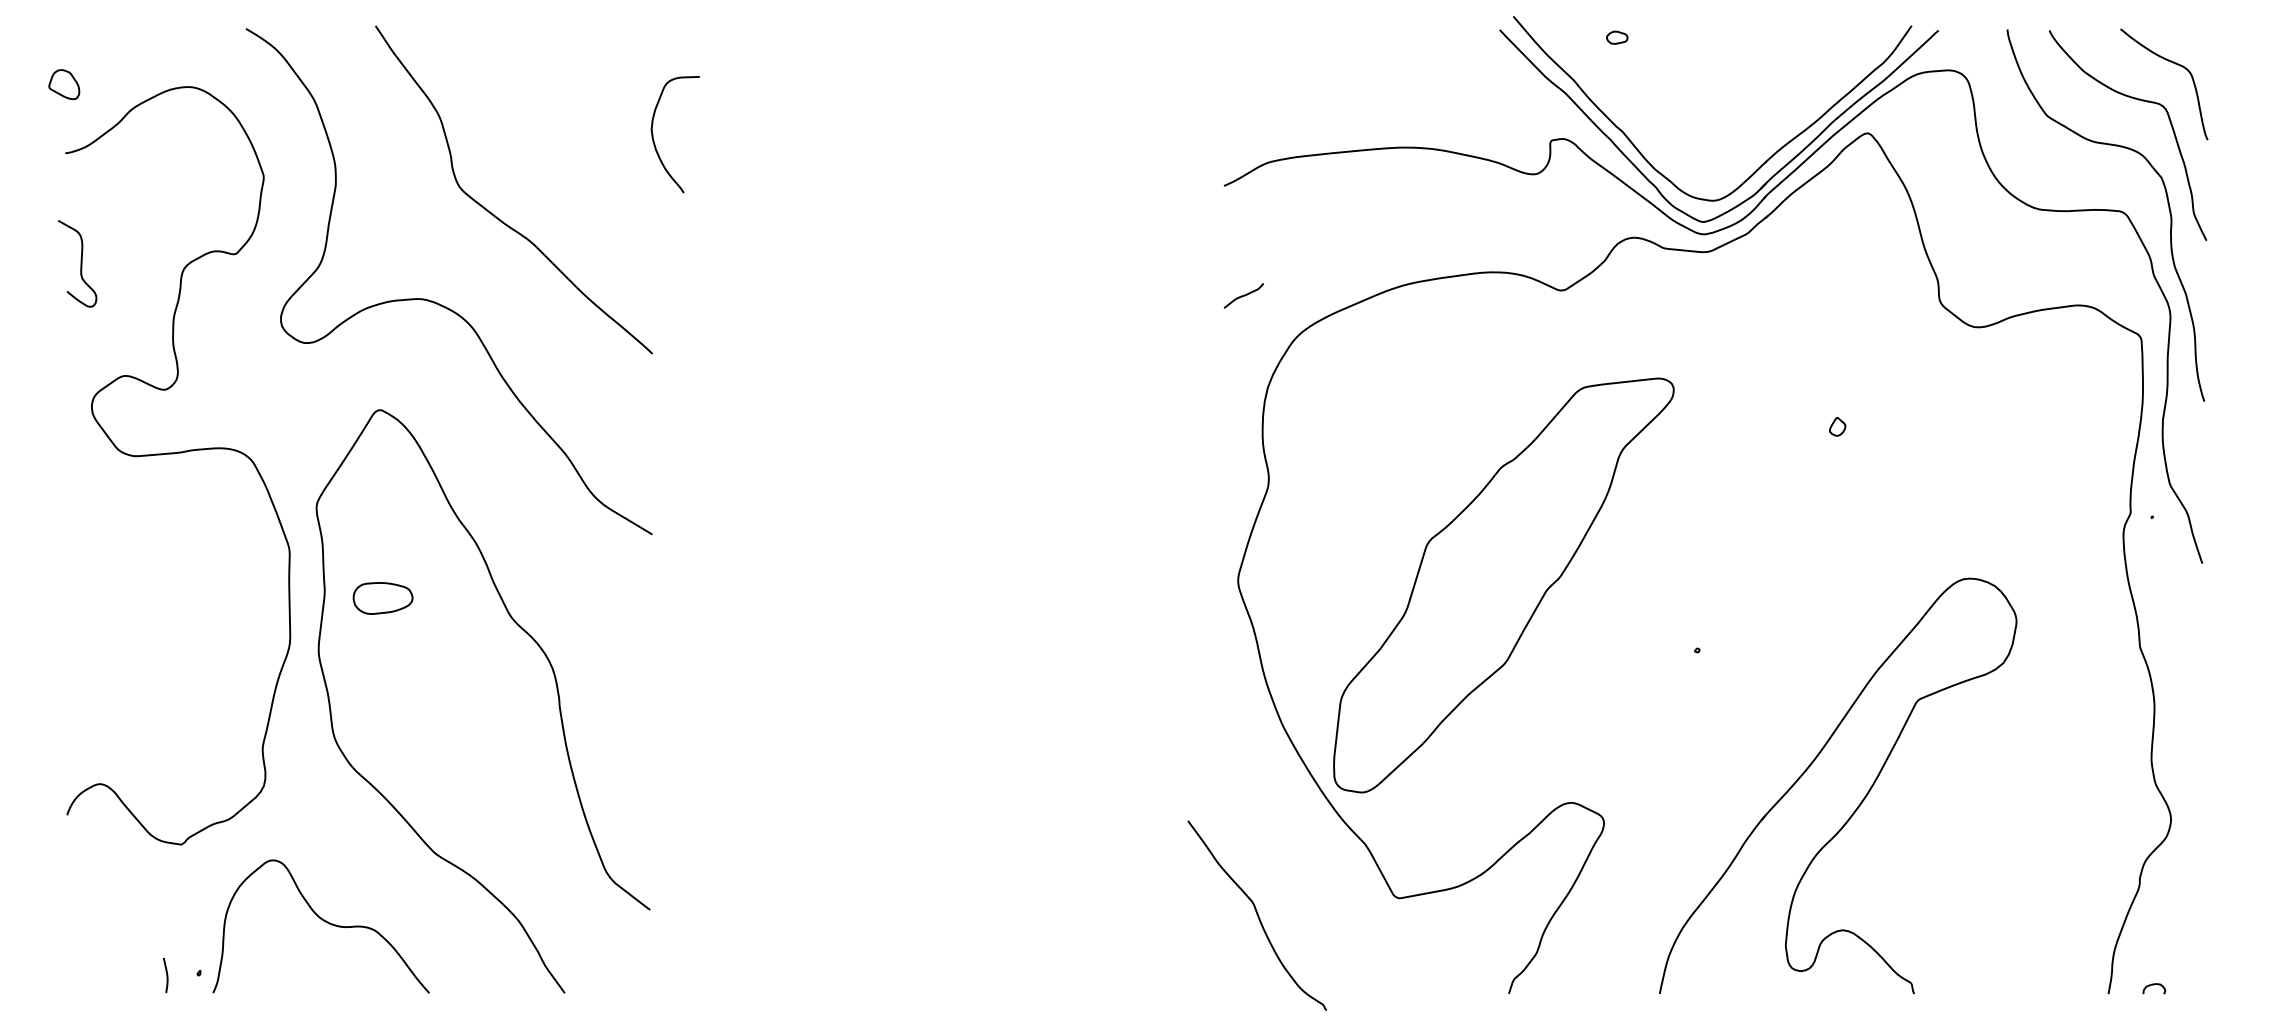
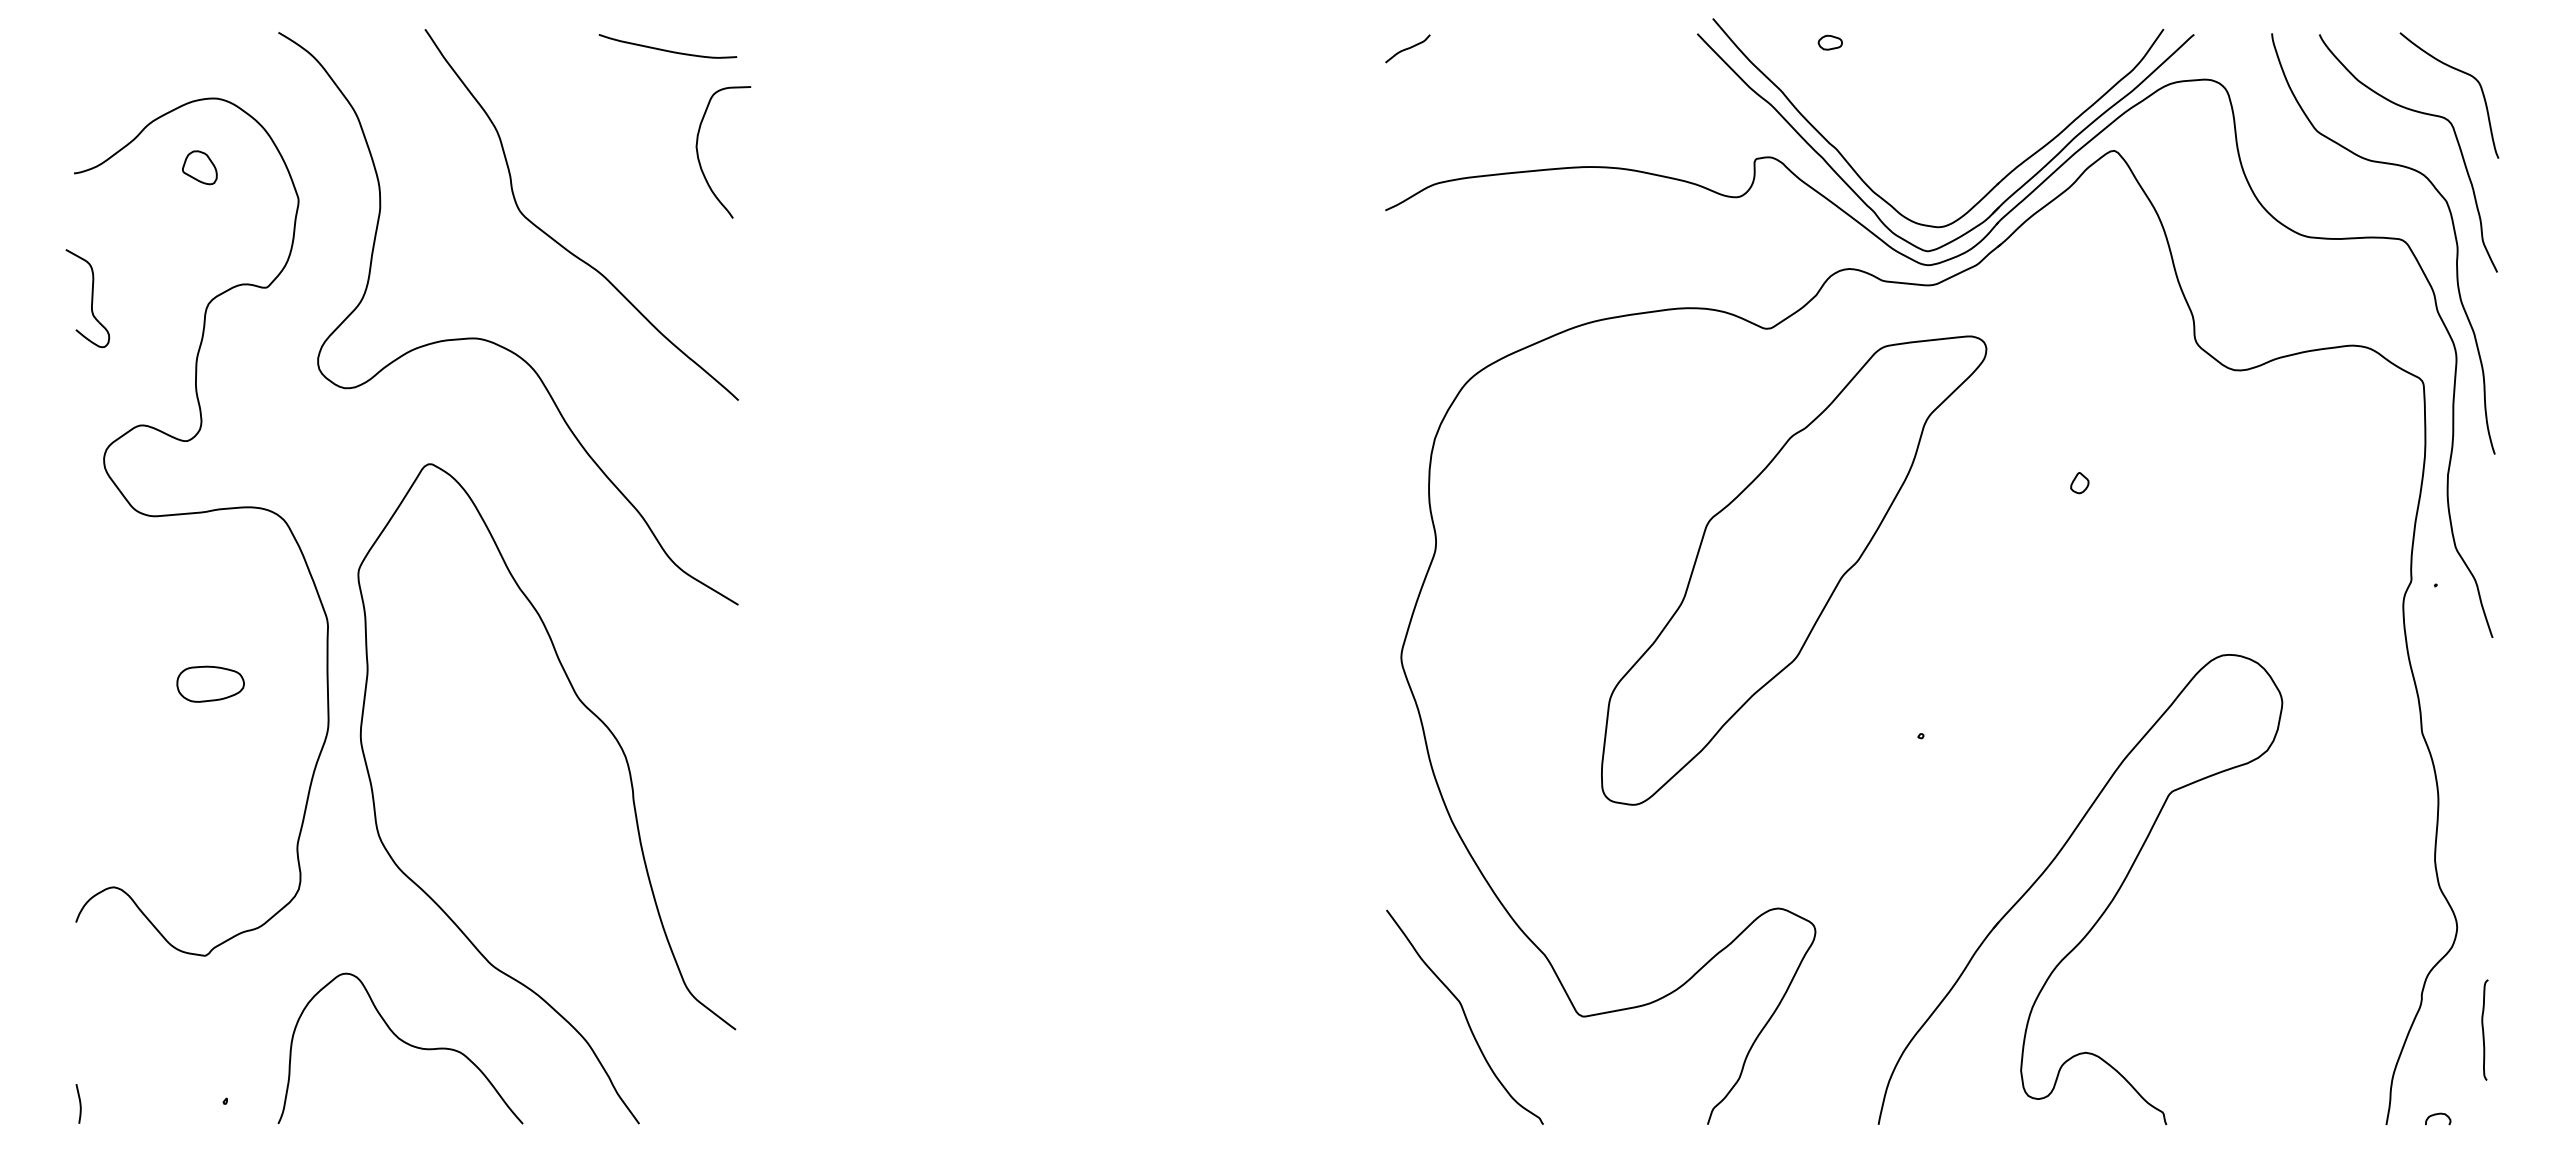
curve: (588, 43) -> (666, 49), added
part: (63, 84) -> (199, 167), moved
curve: (655, 142) -> (700, 161), moved
curve: (1243, 295) -> (1407, 48), moved
part: (1504, 585) -> (1794, 570), moved
part: (382, 597) -> (210, 683), moved
curve: (2194, 909) -> (2483, 1029), added
curve: (1256, 914) -> (1464, 1016), moved
curve: (324, 922) -> (404, 1043), moved
curve: (166, 975) -> (79, 1103), moved

